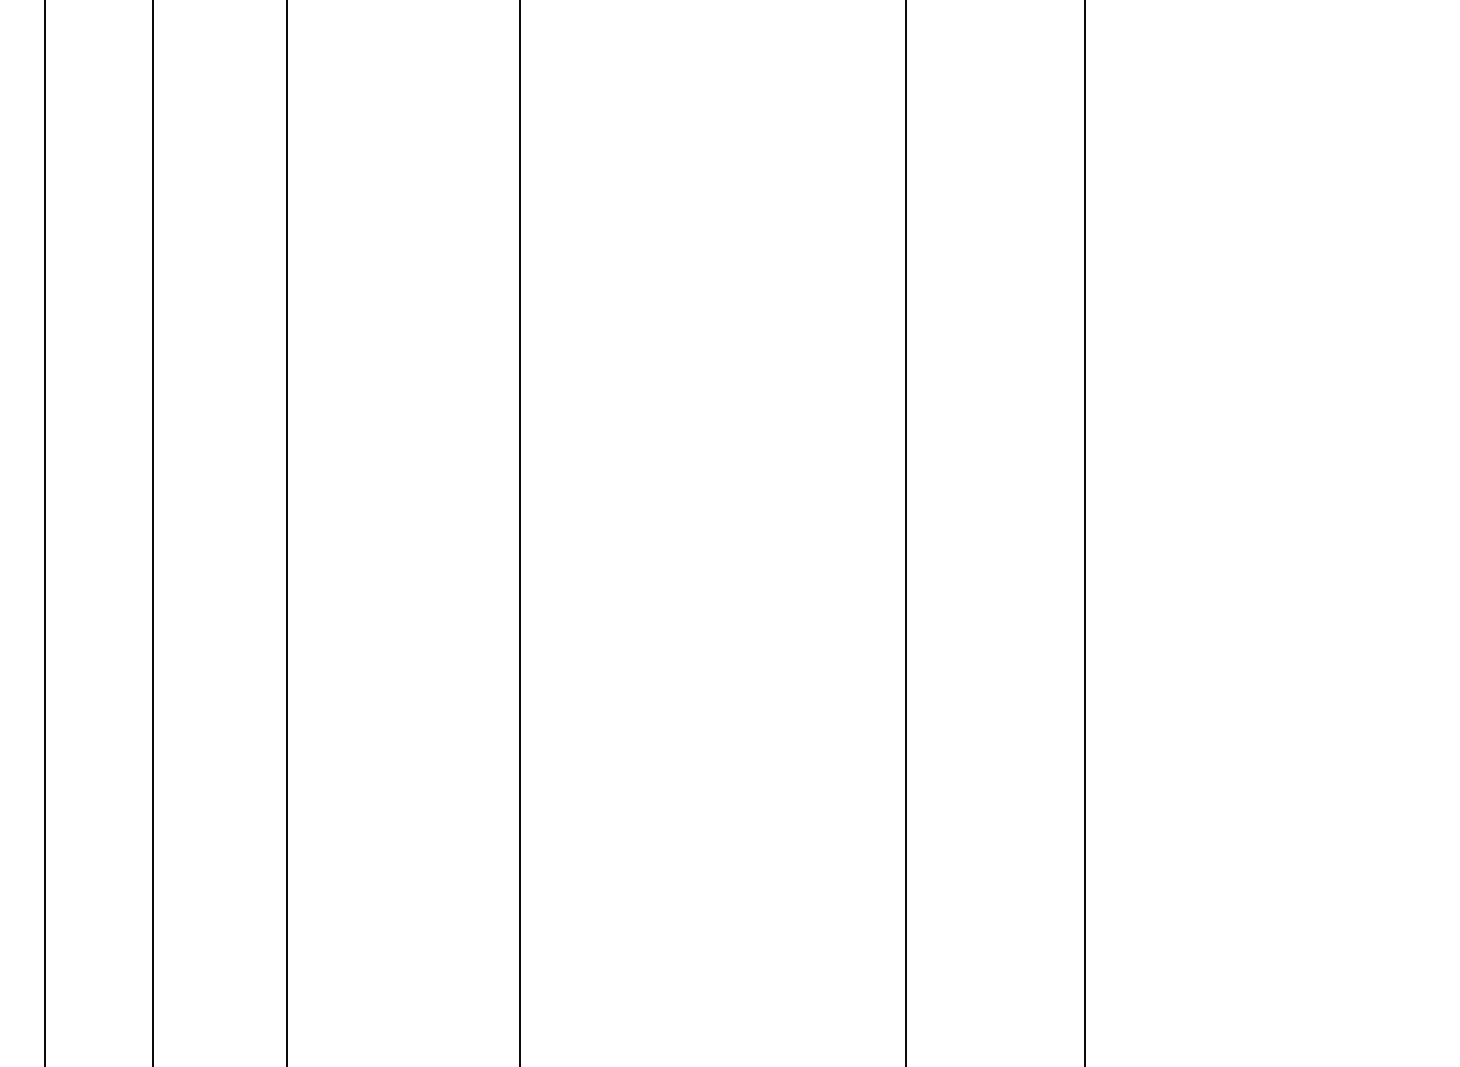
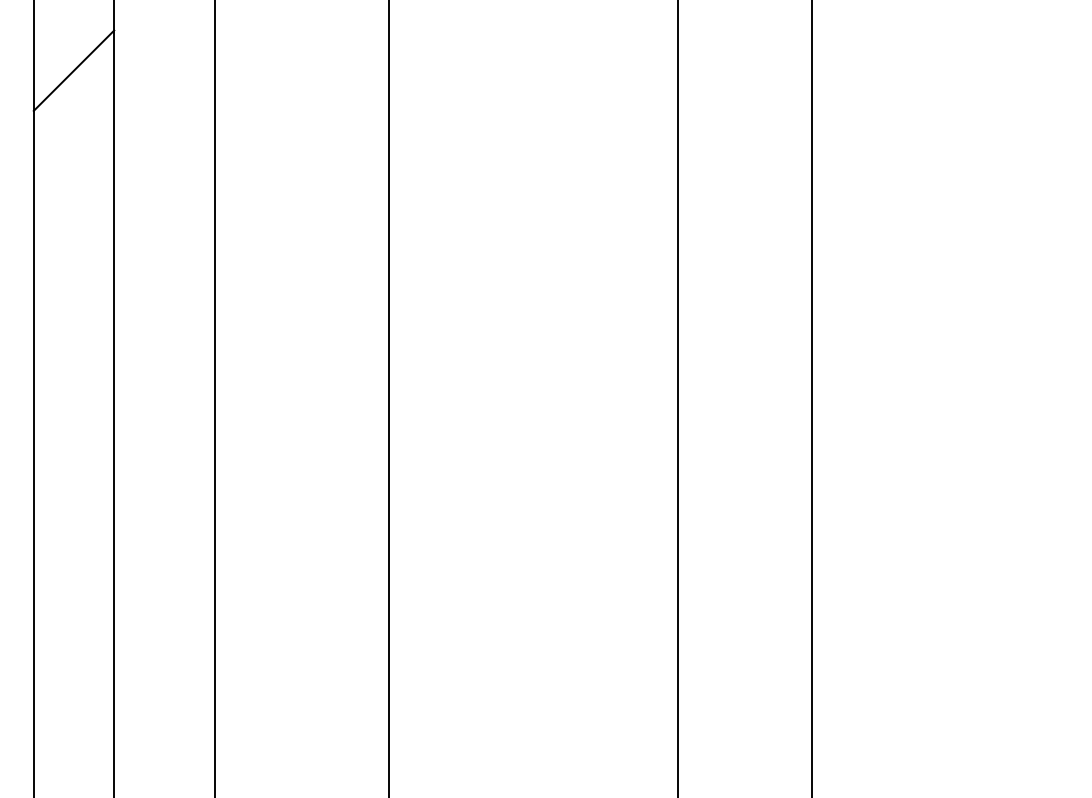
line: (98, 94) -> (73, 70), added

